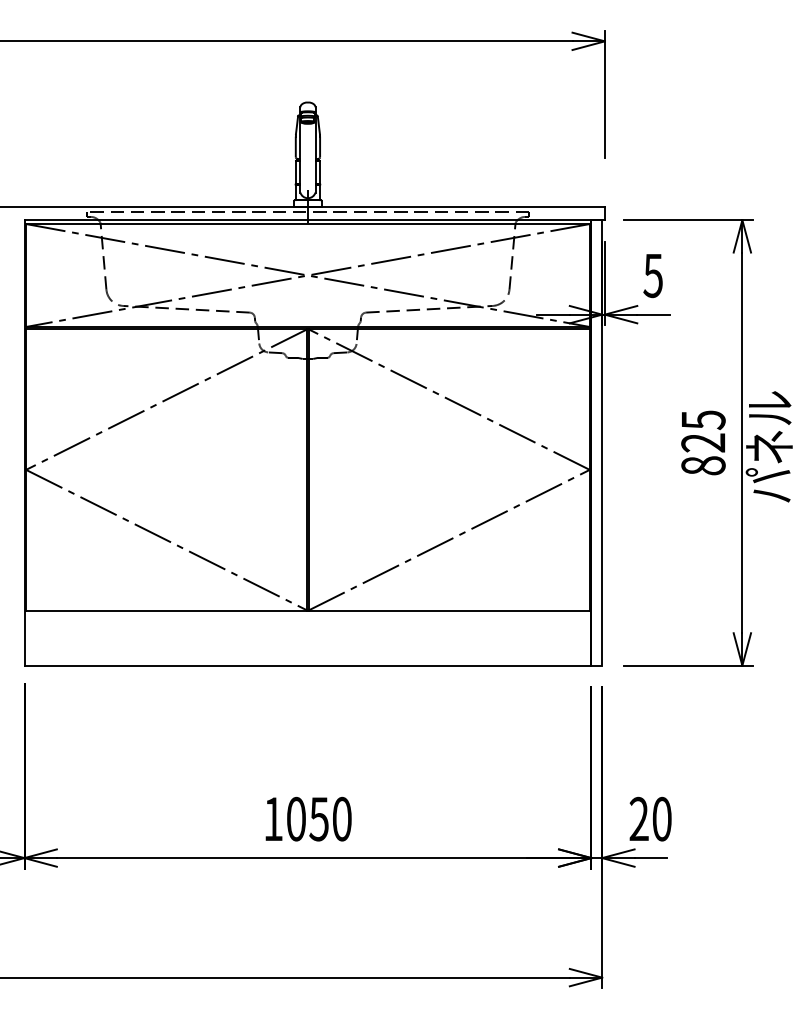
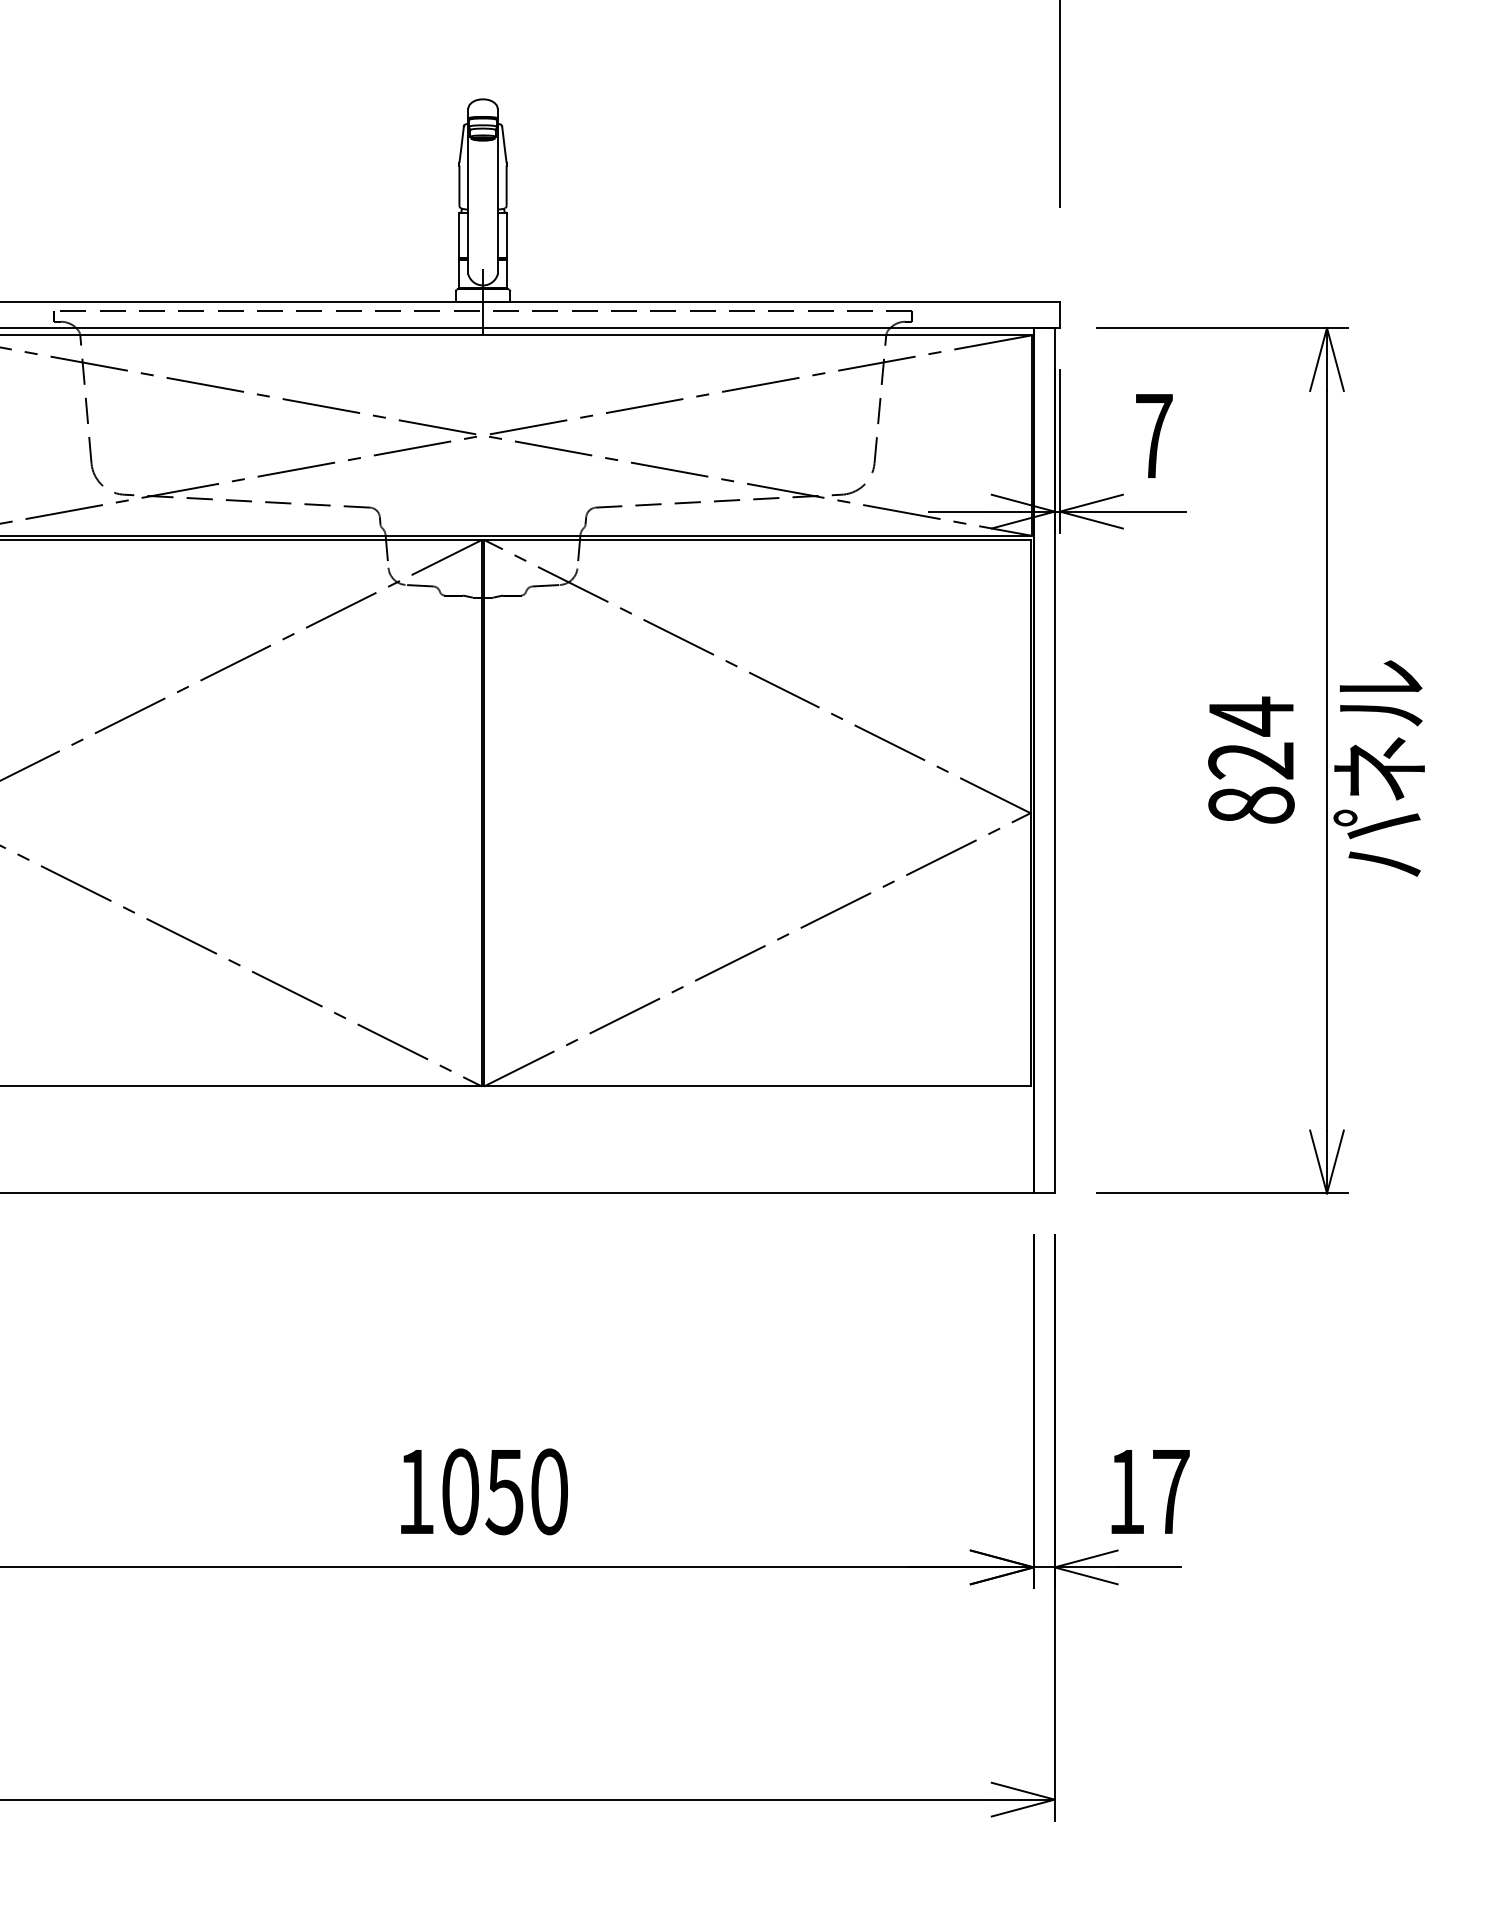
text: (652, 276) -> (1152, 437), 5 -> 7
text: (703, 419) -> (1251, 715), 825 -> 824
text: (650, 818) -> (1148, 1490), 20 -> 17

